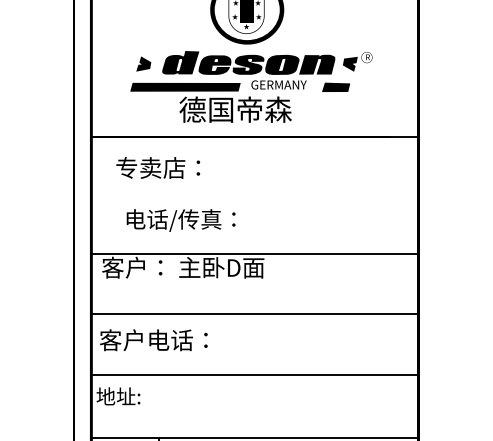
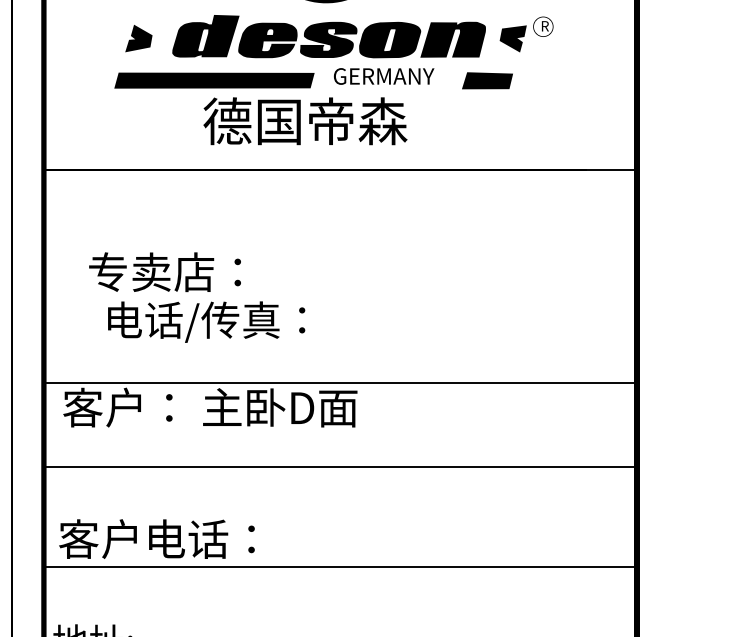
text: (158, 167) -> (165, 271), moved
line: (254, 314) -> (339, 467), moved
line: (254, 374) -> (339, 566), moved

